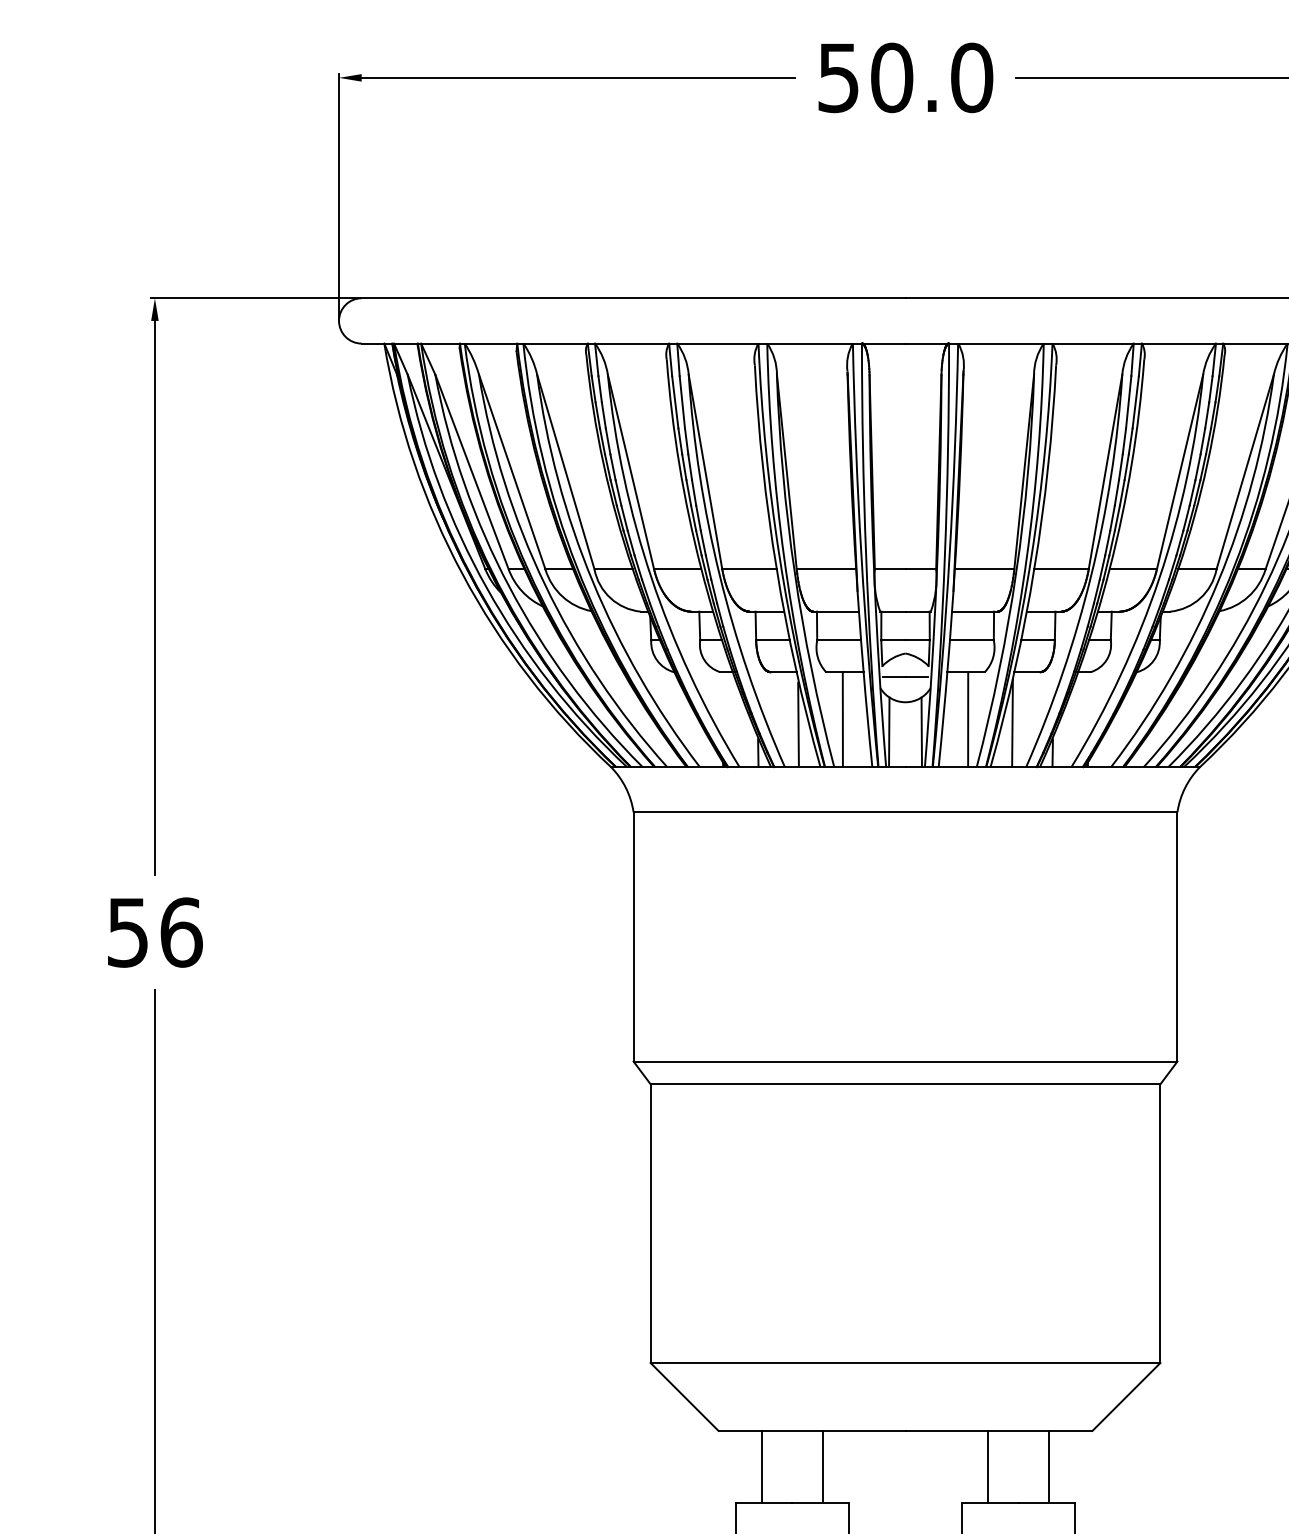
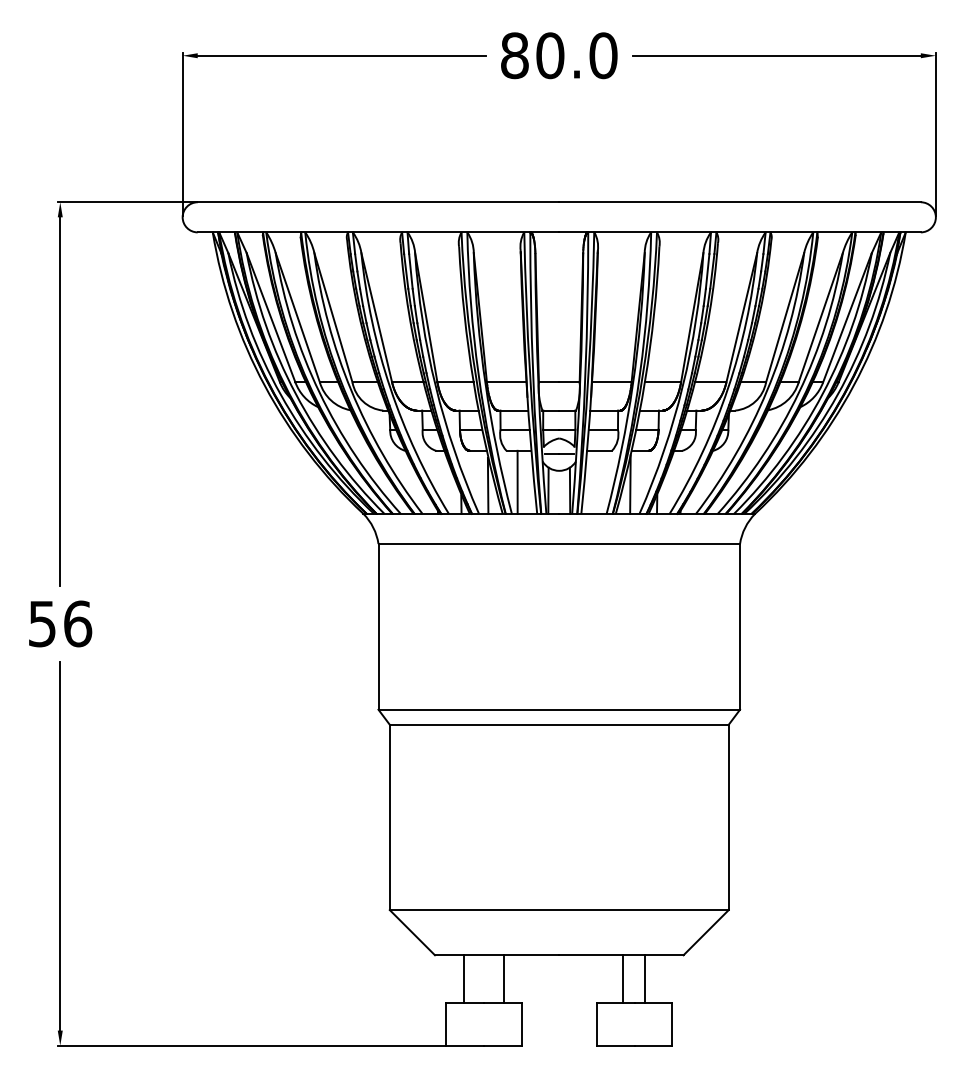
text: (838, 77) -> (514, 55), 50.0 -> 80.0
line: (967, 718) -> (600, 481), removed
line: (988, 1467) -> (645, 979), moved
line: (1048, 1467) -> (622, 979), moved

